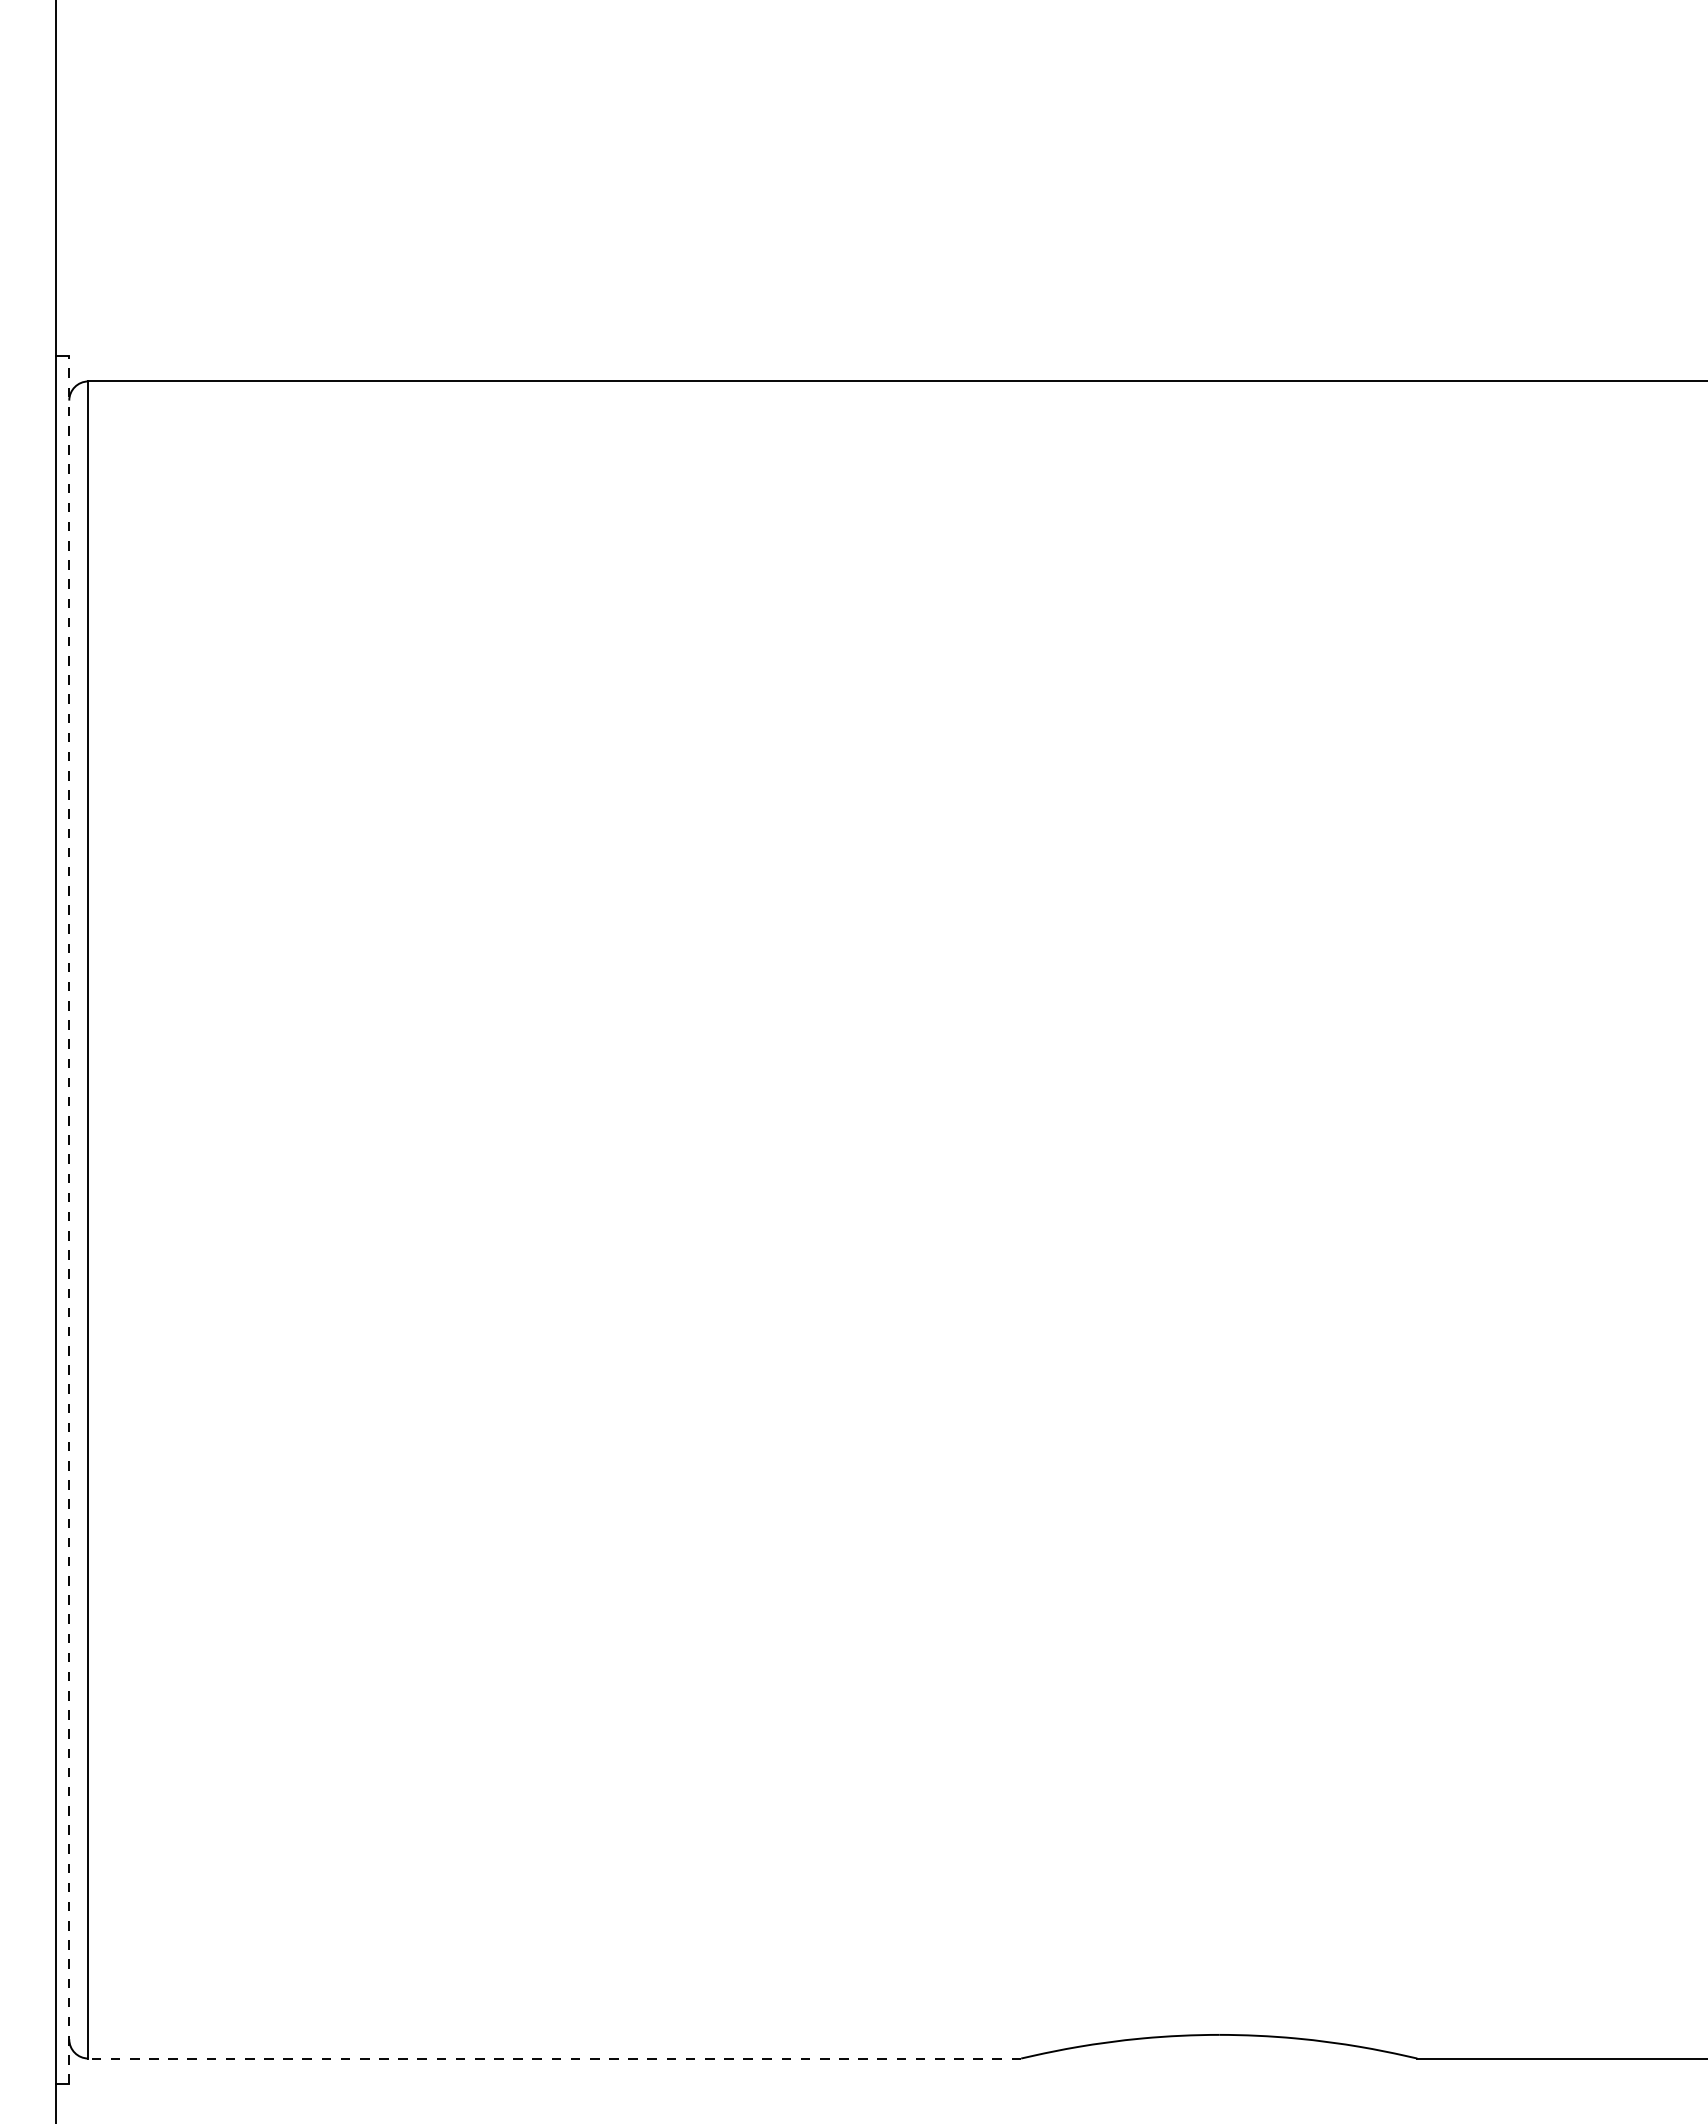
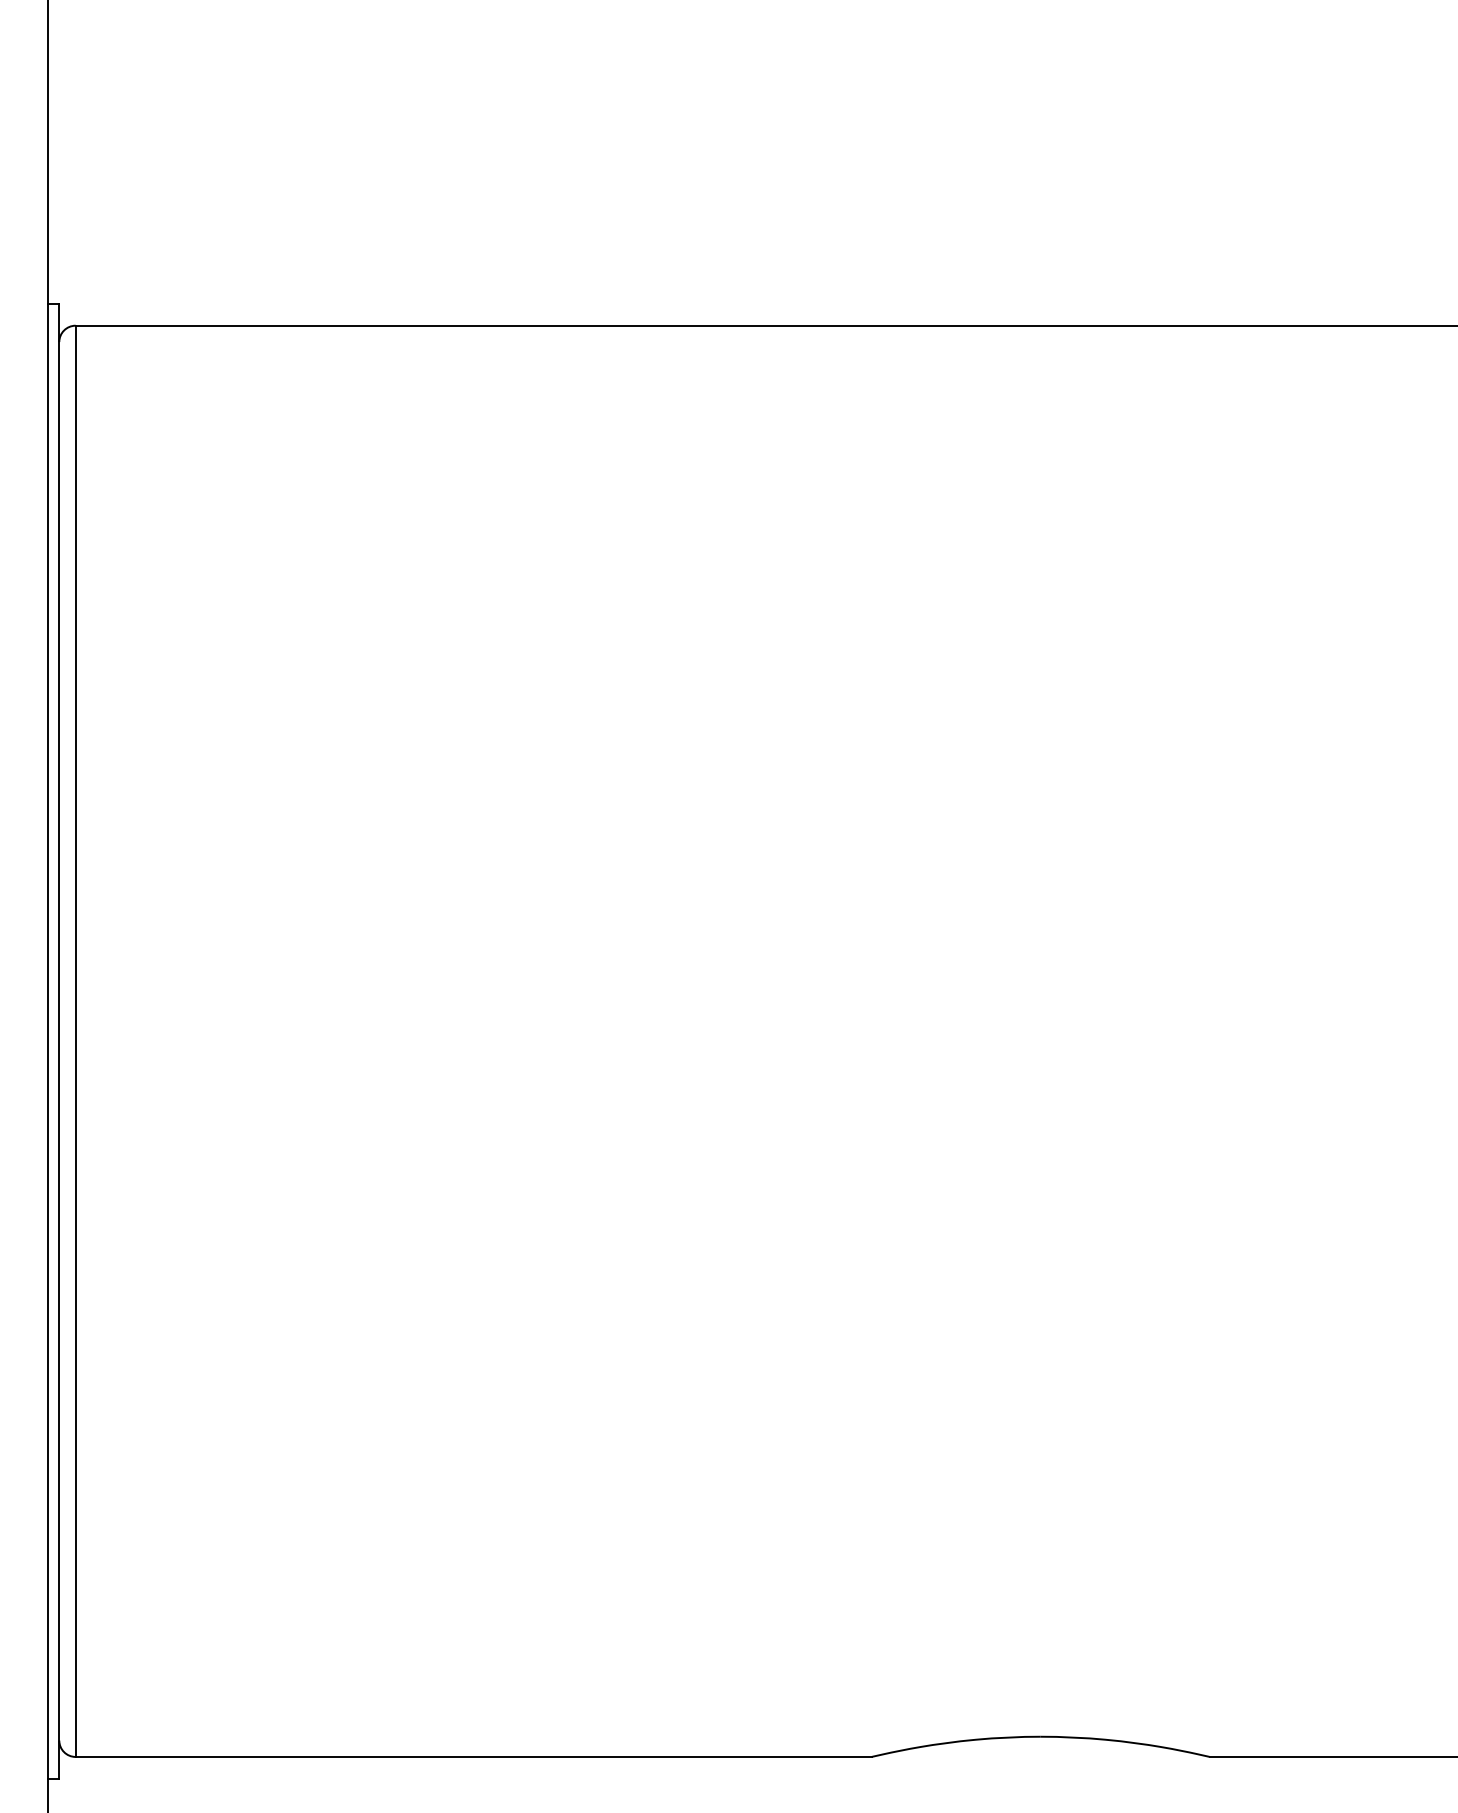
line: (69, 1220) -> (59, 1041), dashed -> solid
line: (554, 2058) -> (473, 1756), dashed -> solid

